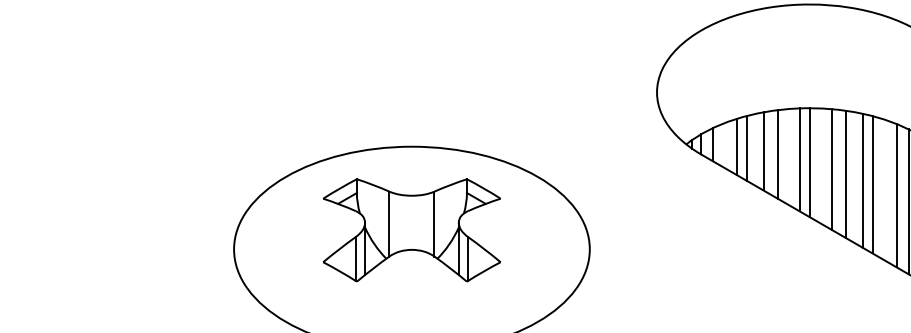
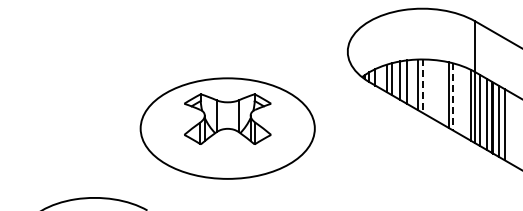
line: (809, 163) -> (422, 86), solid -> dashed
line: (832, 169) -> (433, 89), removed
line: (846, 173) -> (440, 91), removed
line: (872, 183) -> (453, 96), solid -> dashed
line: (897, 196) -> (465, 102), removed

